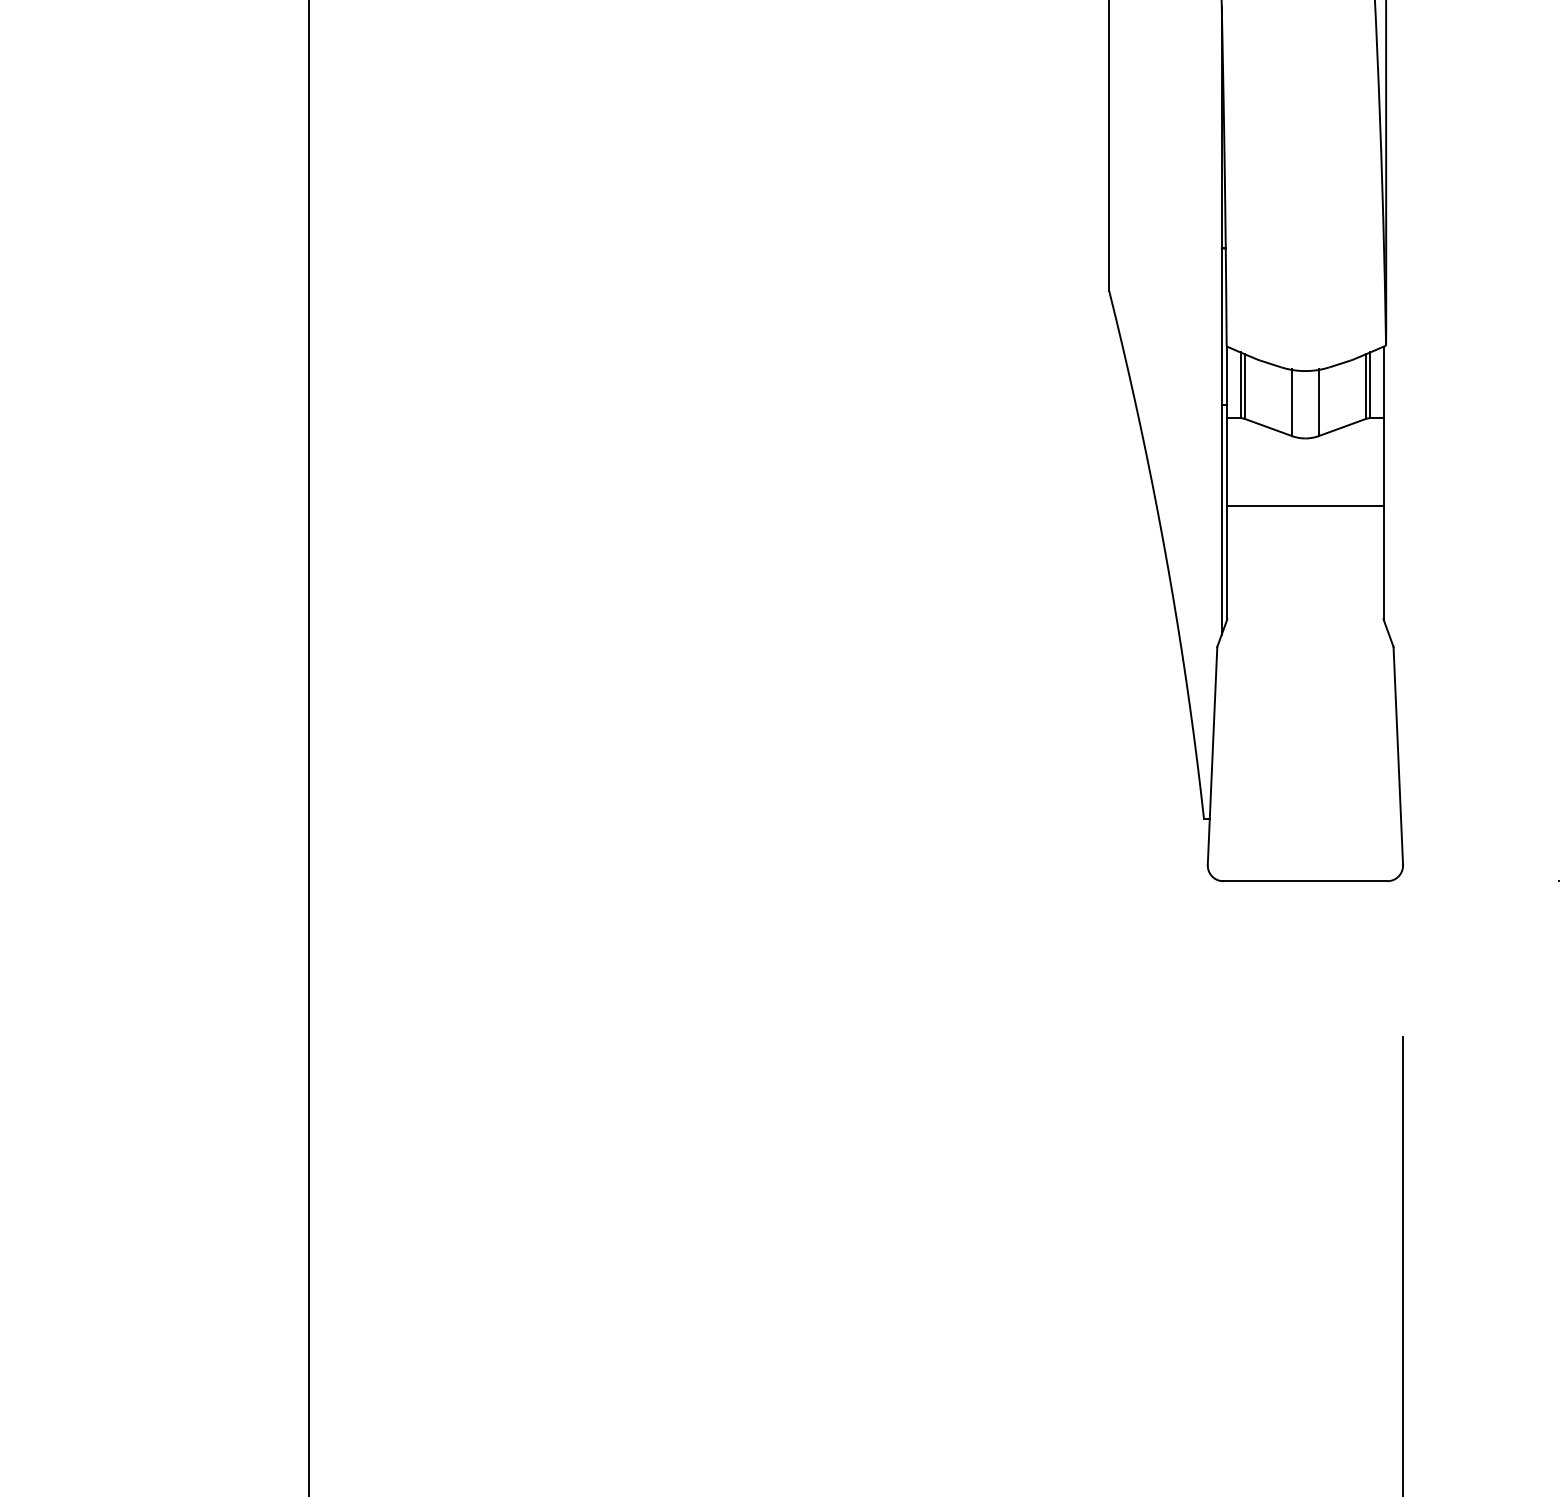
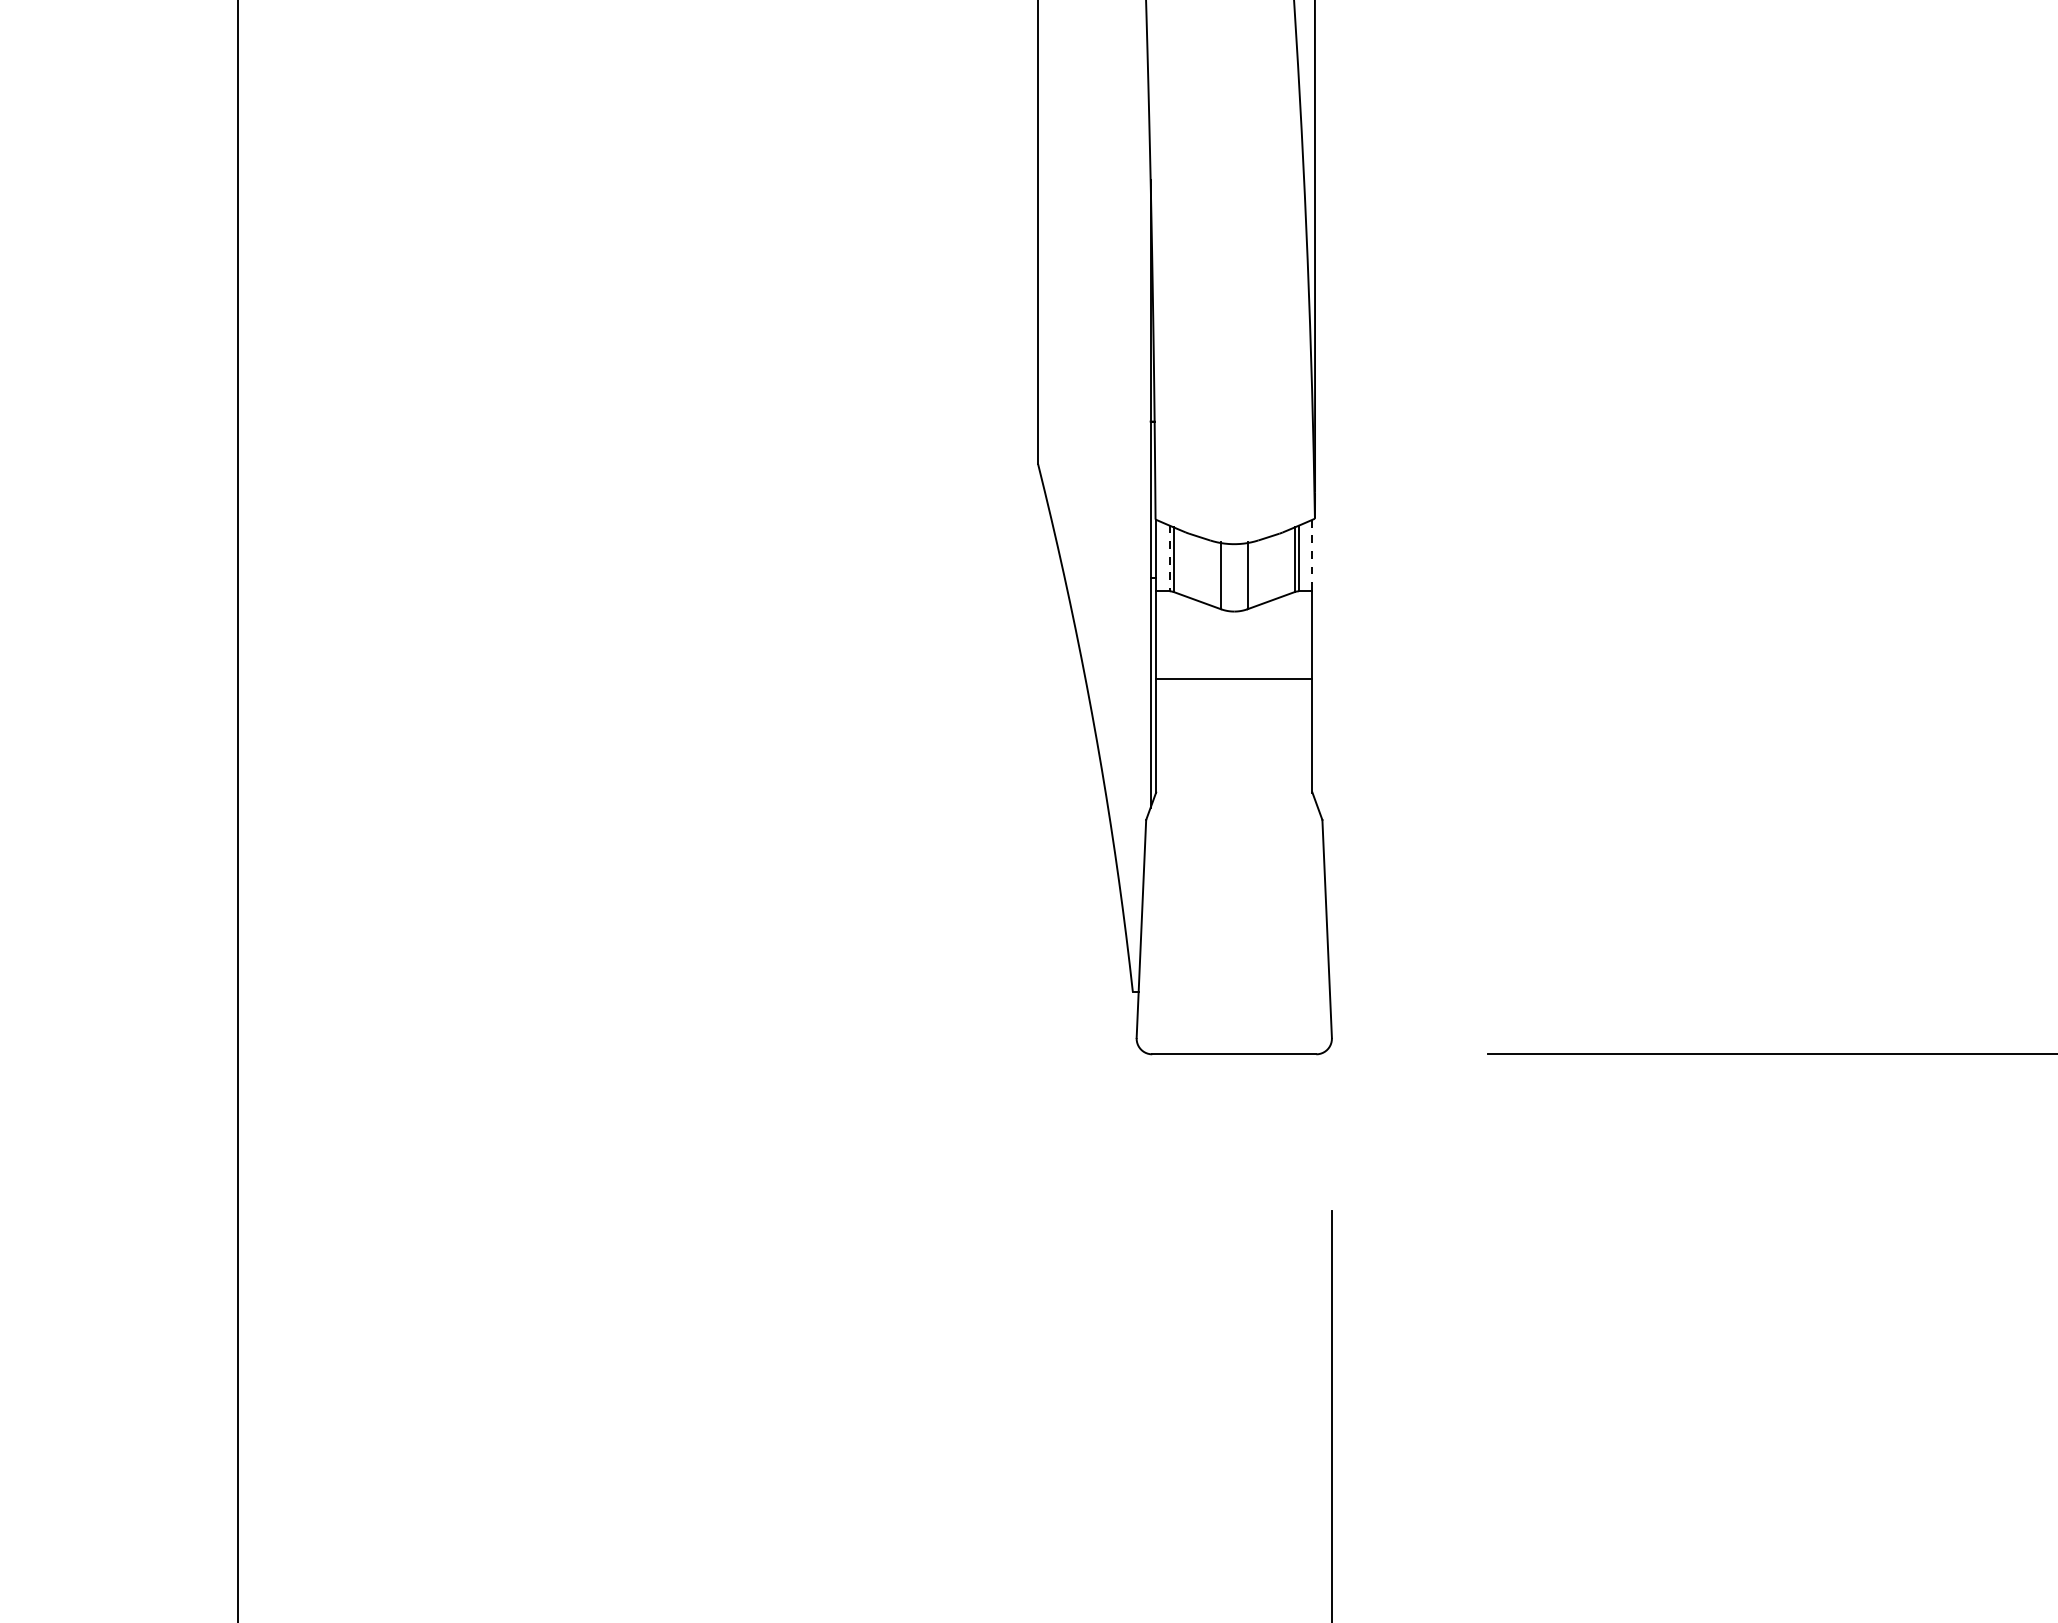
line: (1383, 382) -> (1312, 555), solid -> dashed
line: (1240, 385) -> (1169, 558), solid -> dashed

